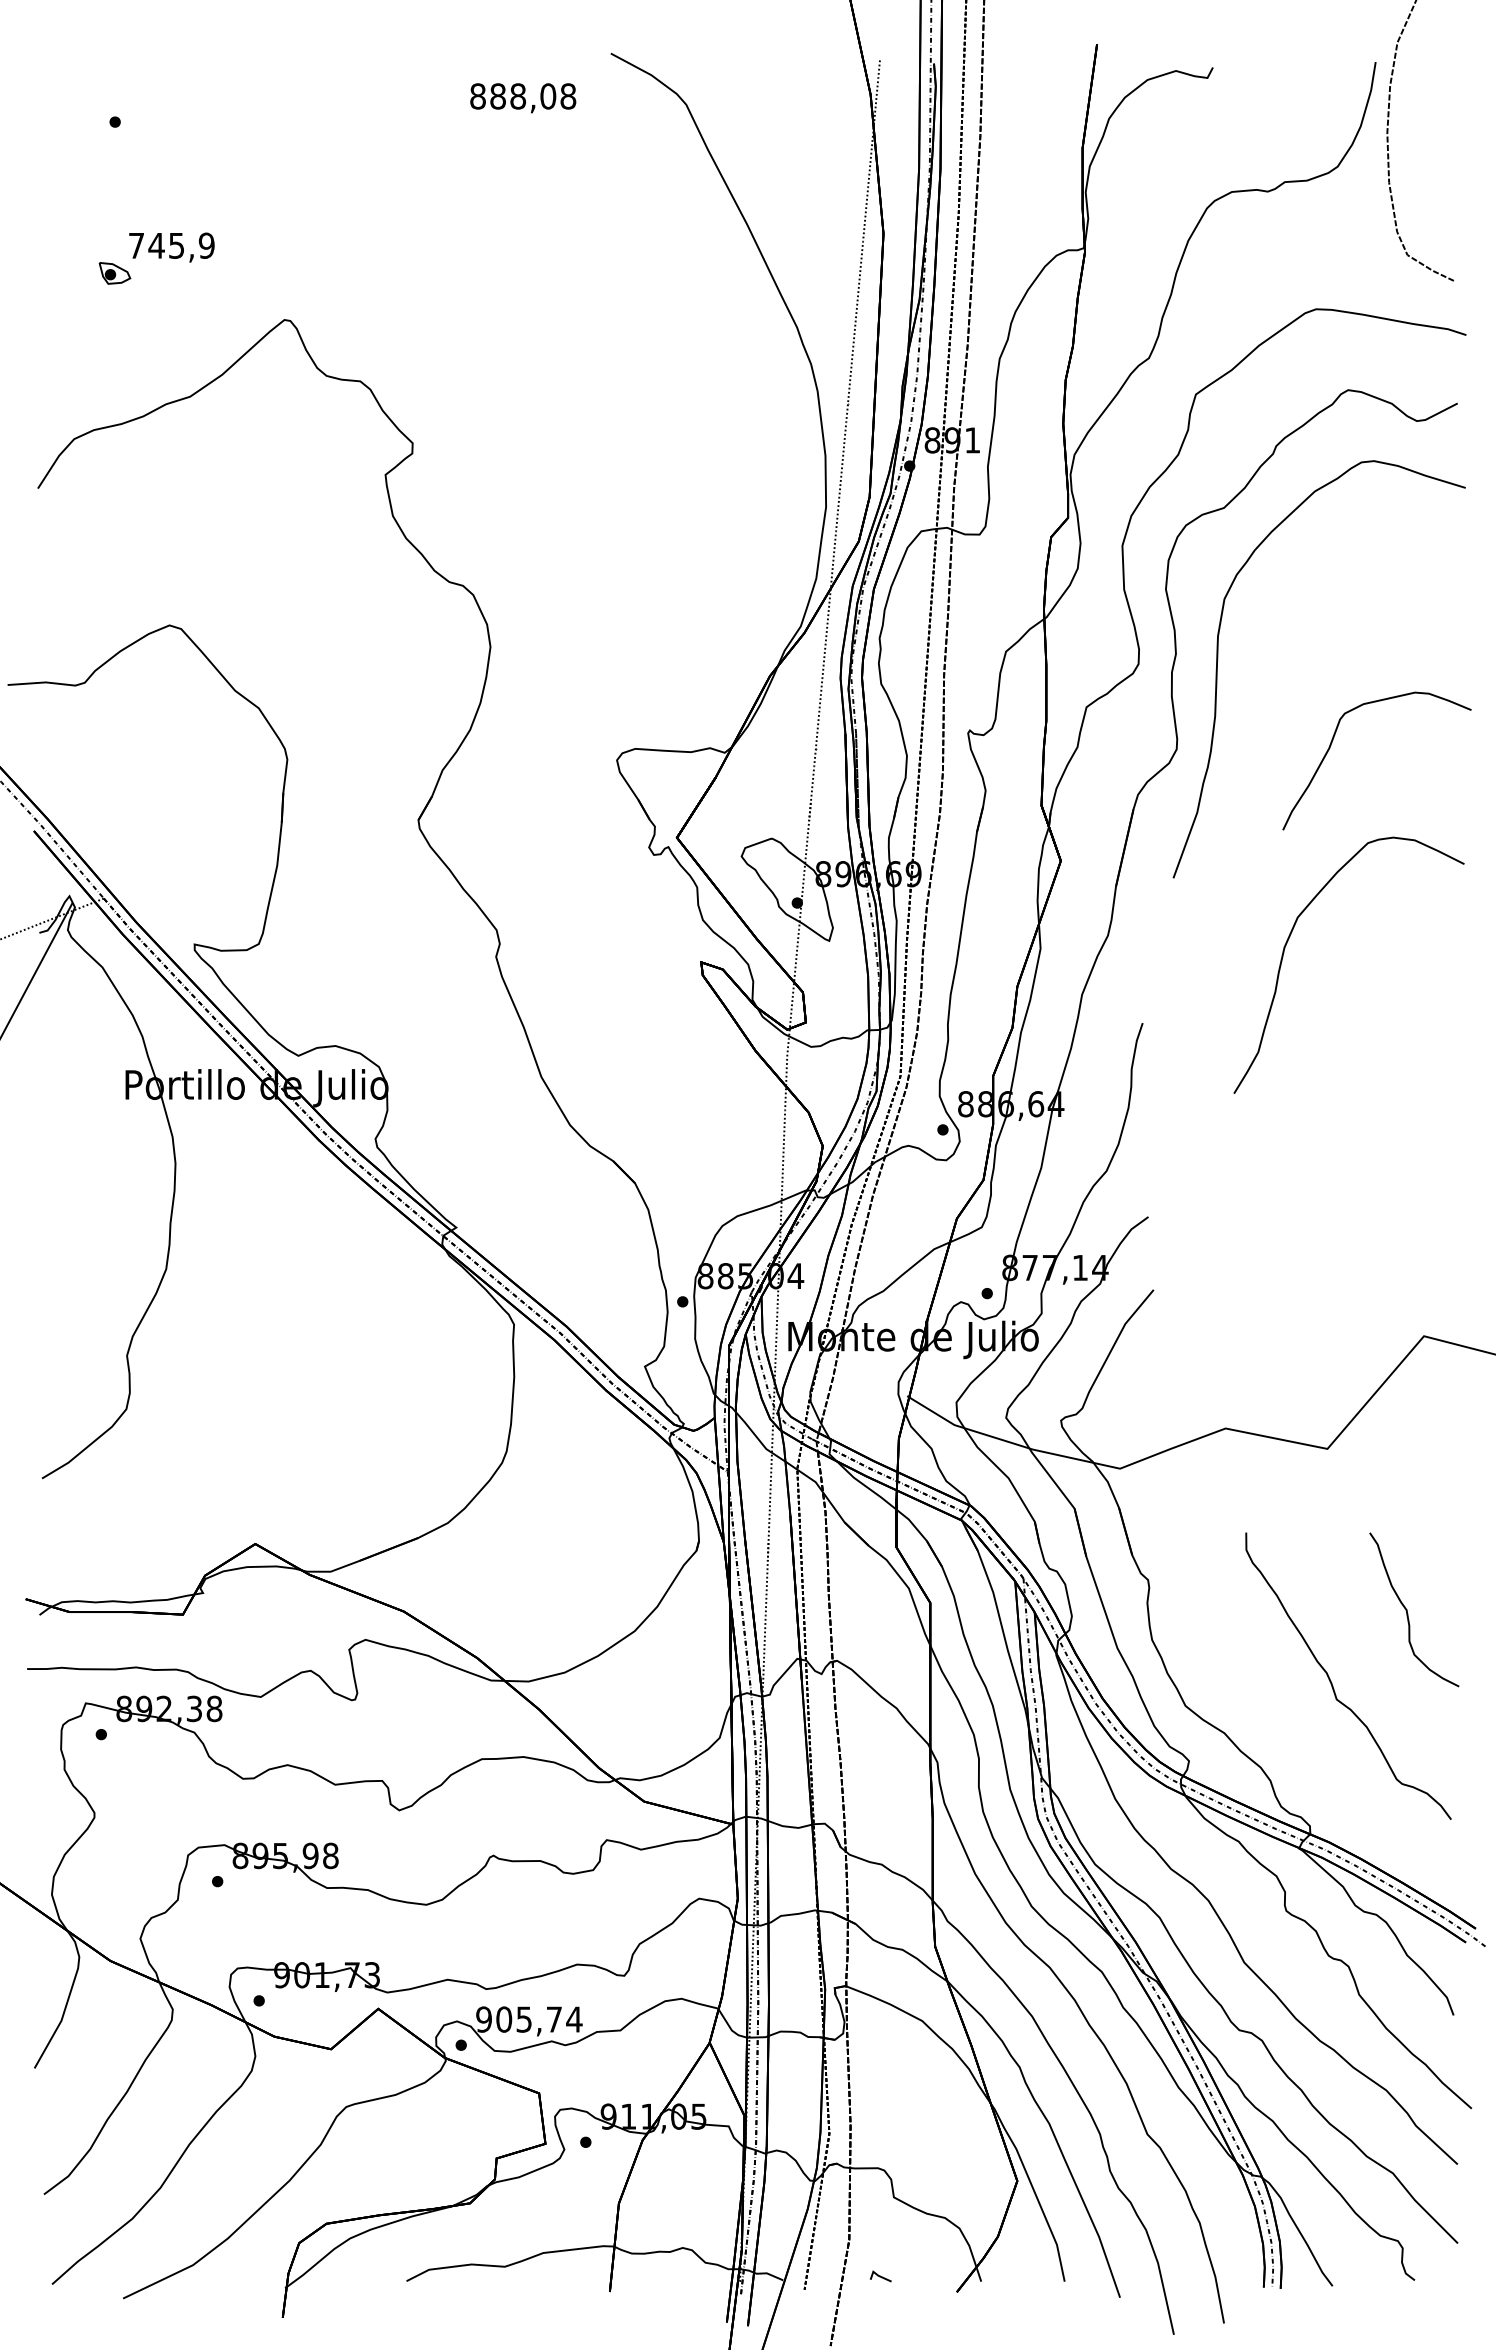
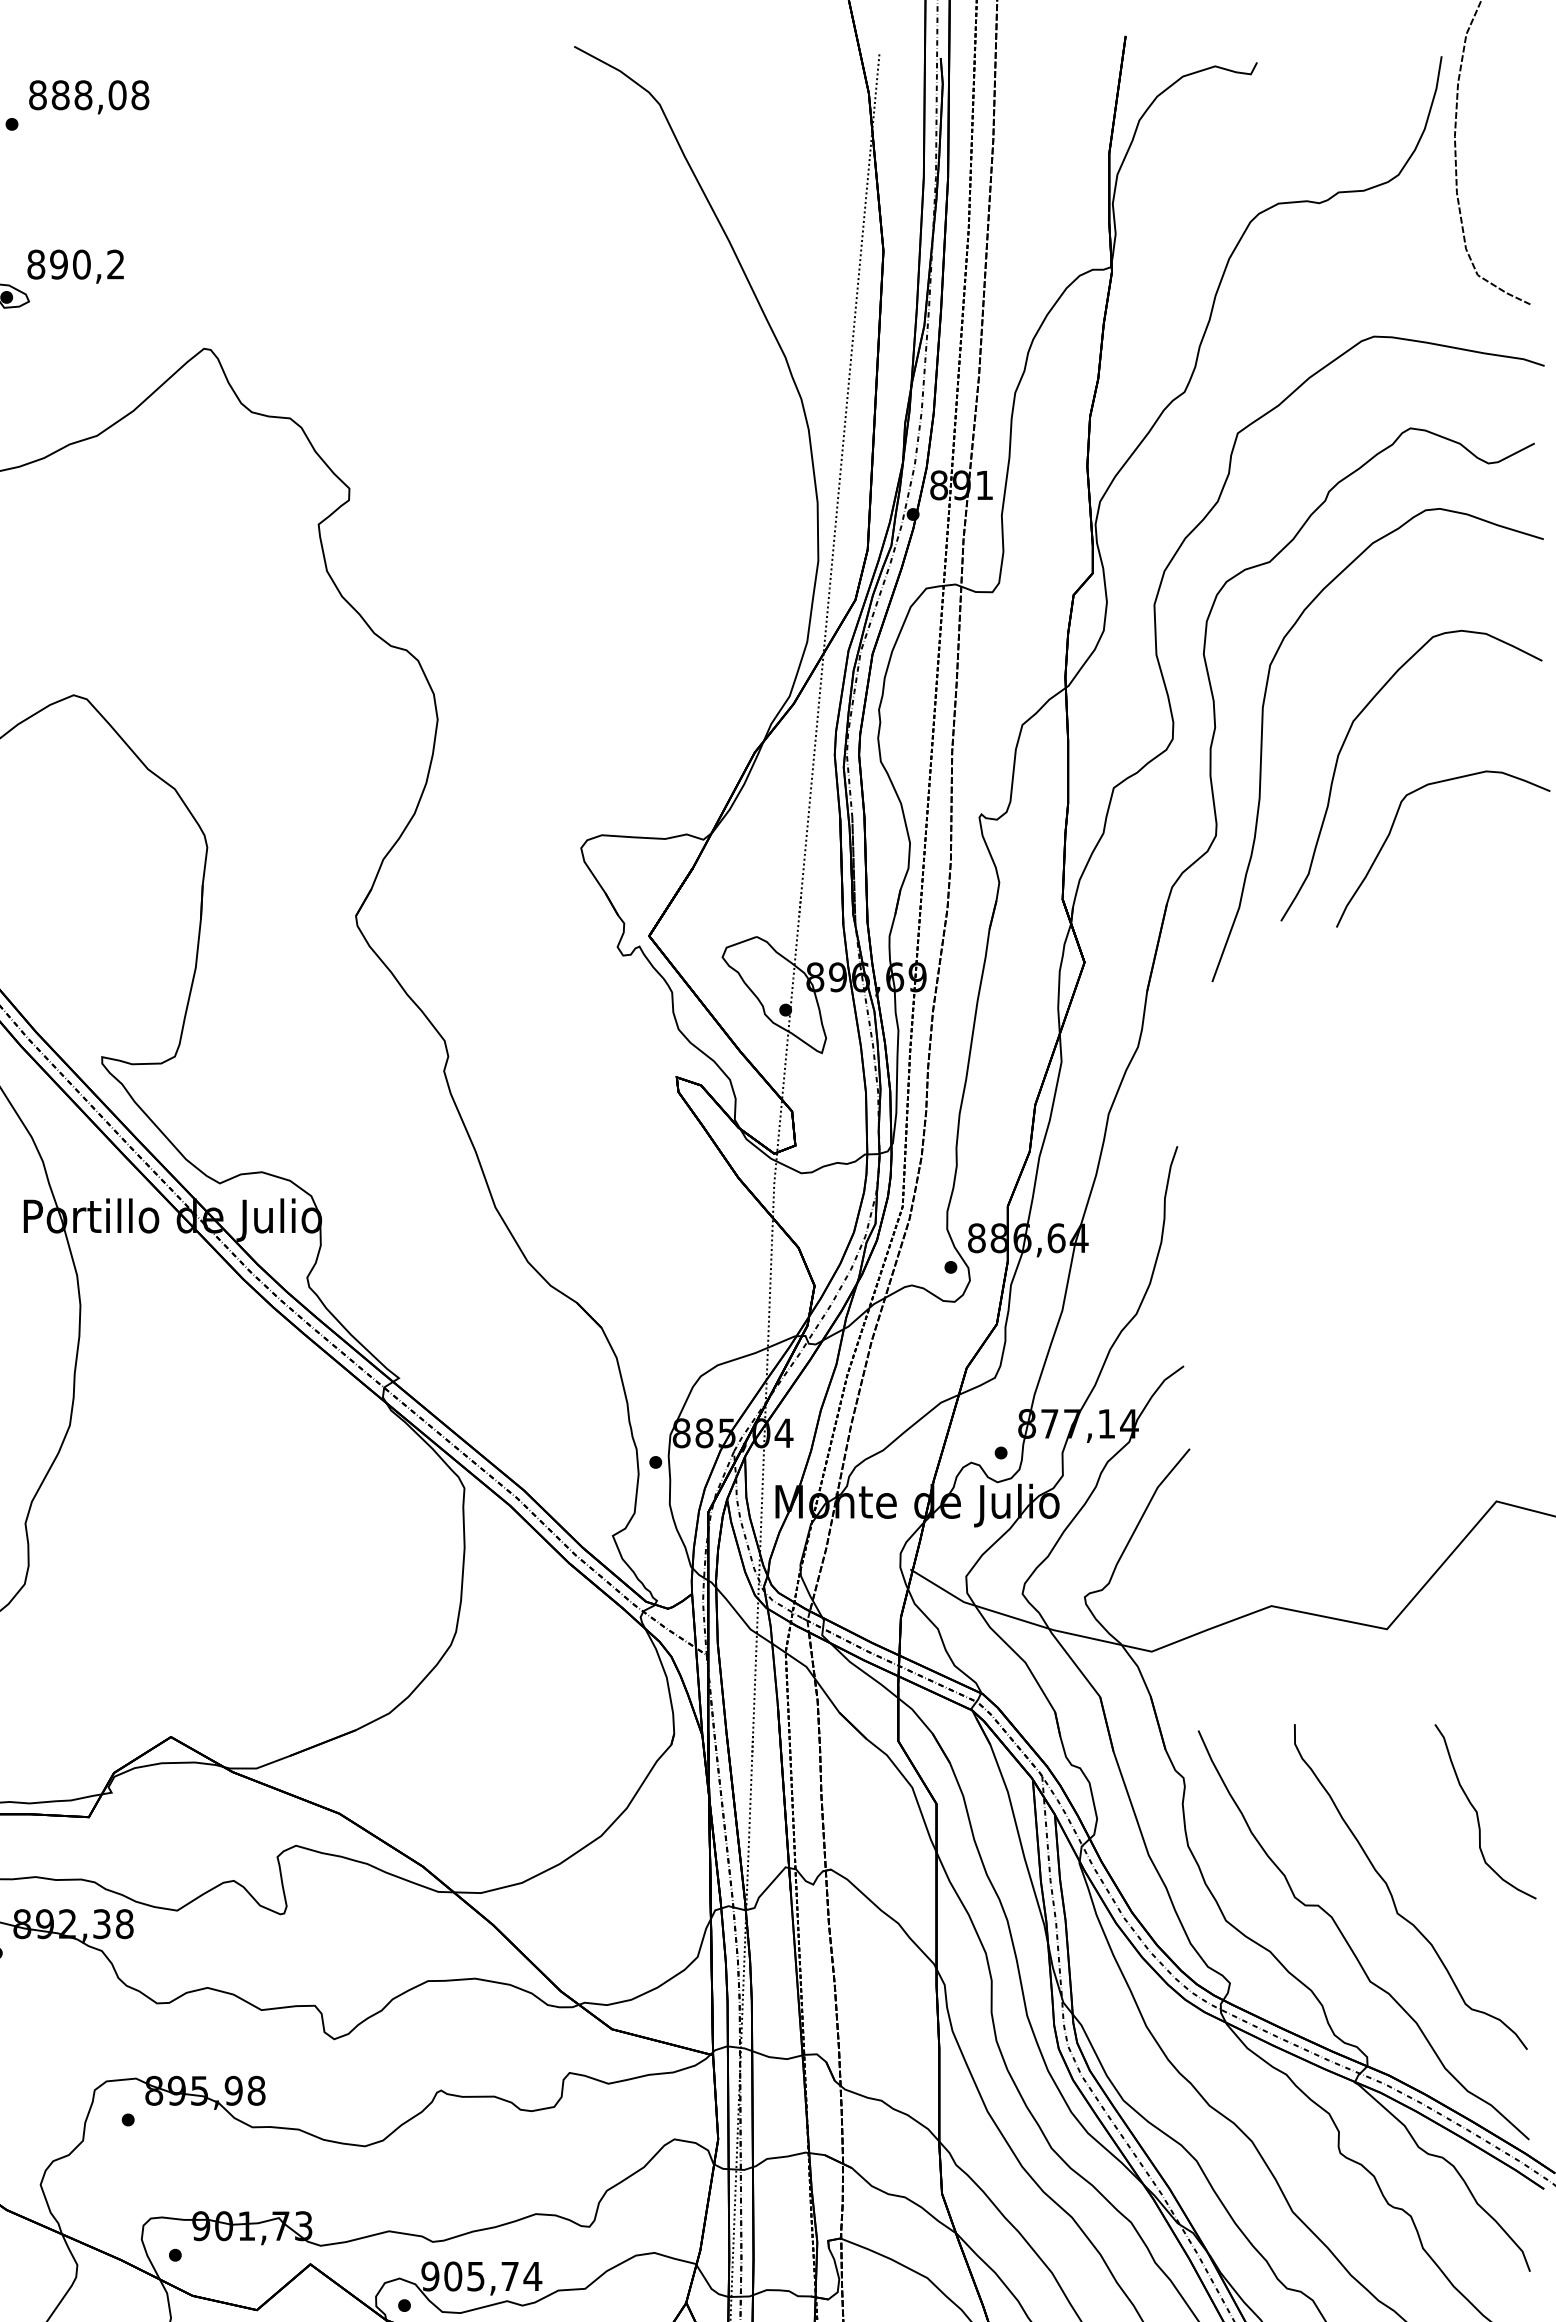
text: (523, 98) -> (89, 97), moved
text: (171, 245) -> (75, 264), 745,9 -> 890,2
curve: (1289, 939) -> (1343, 746), moved
curve: (1293, 1724) -> (1348, 1941), added

